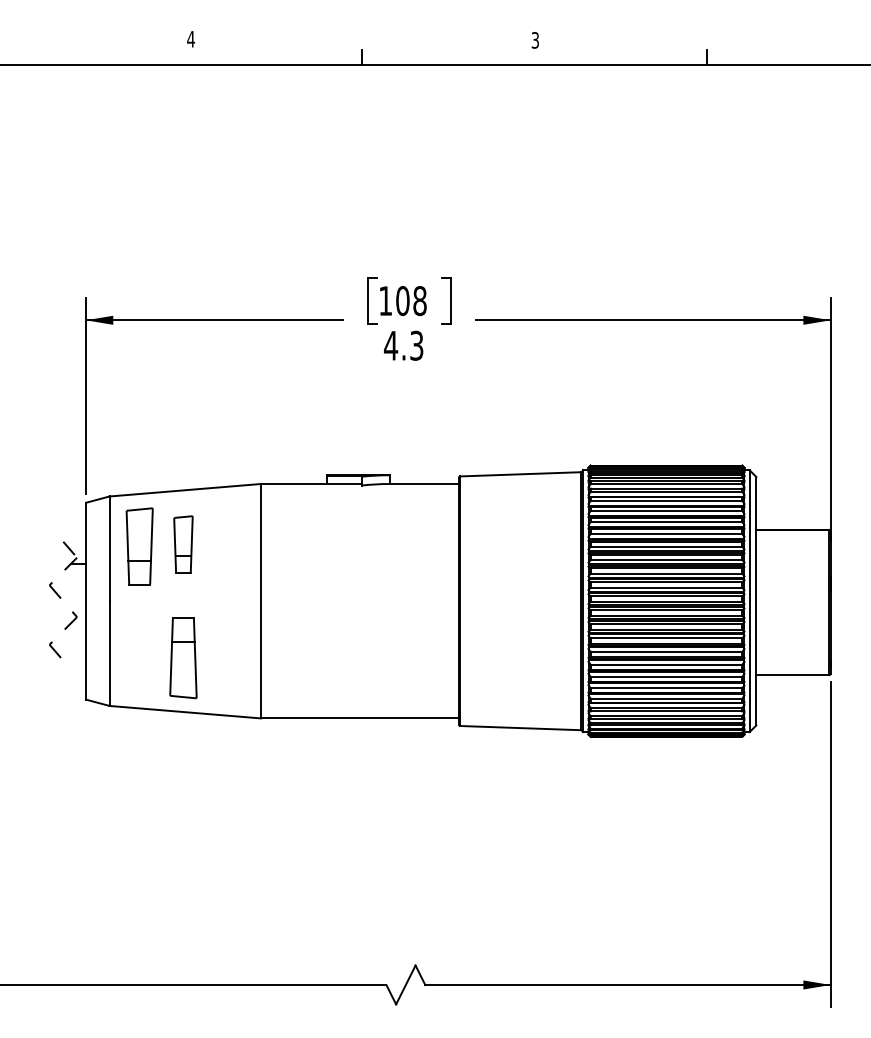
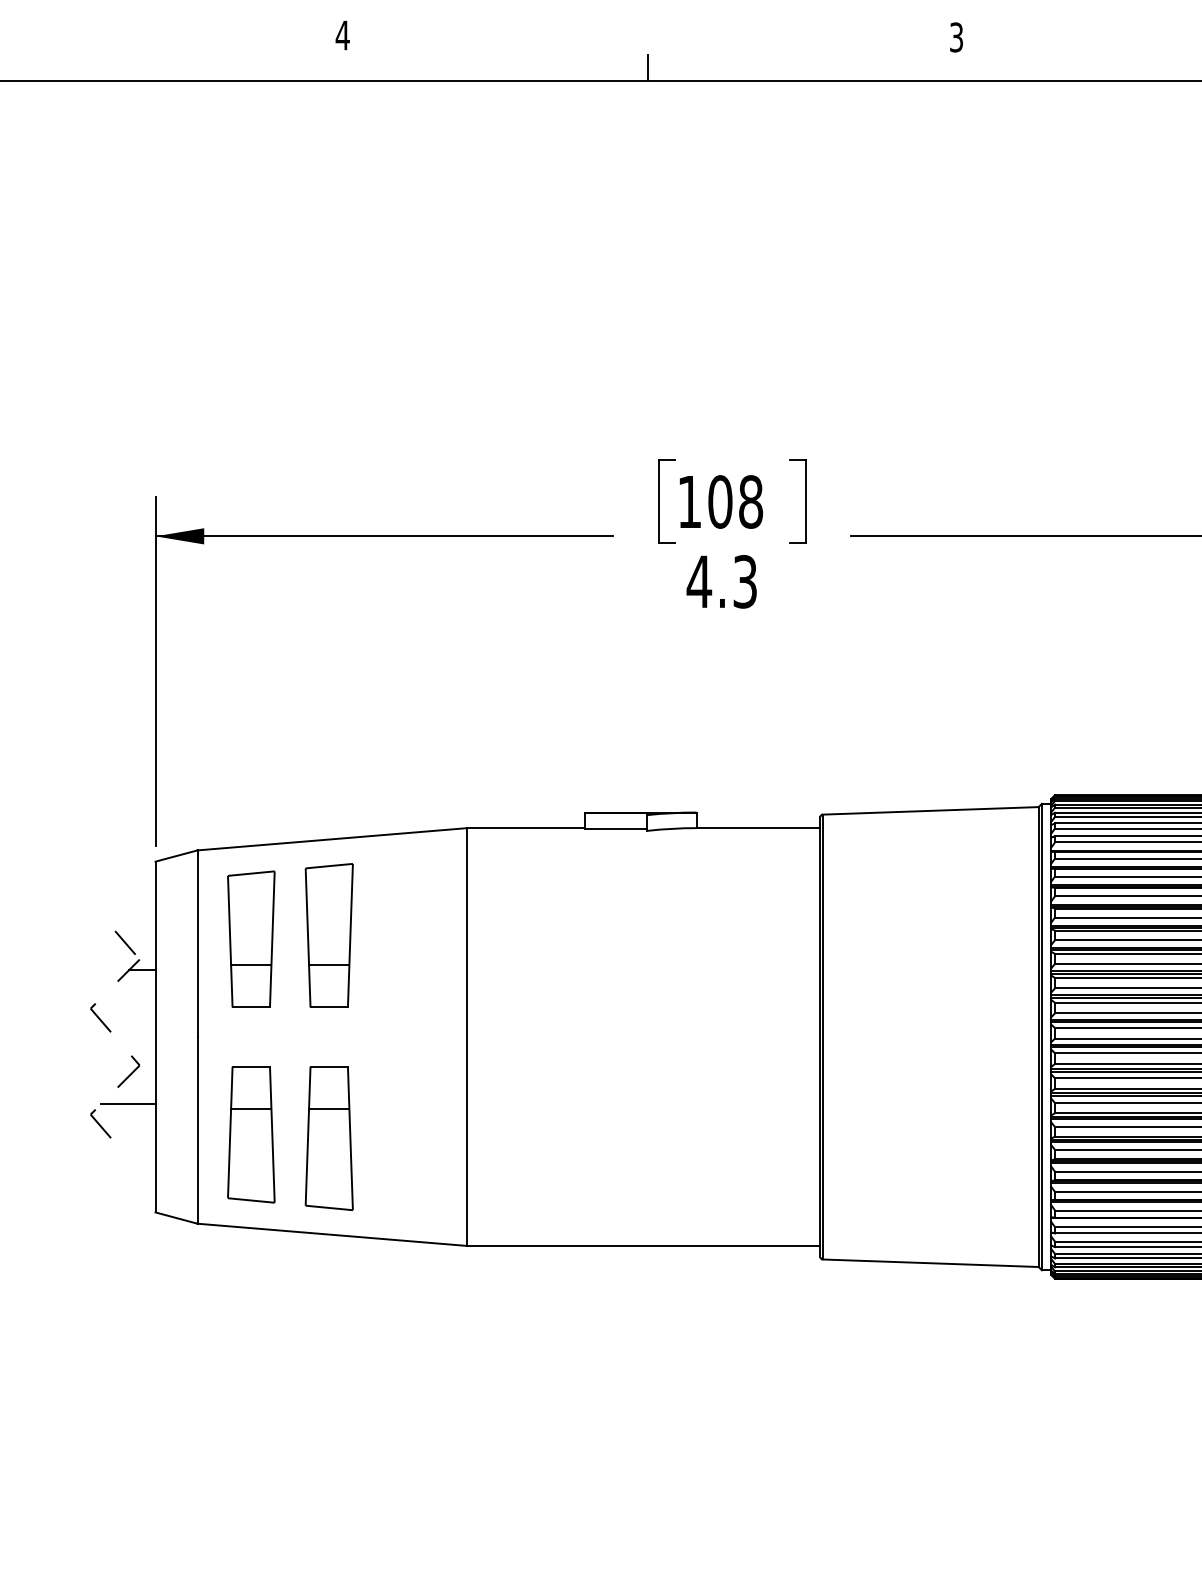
part: (183, 544) -> (329, 935), size x1.43
line: (70, 638) -> (127, 1103), added
part: (139, 655) -> (250, 1133), added

